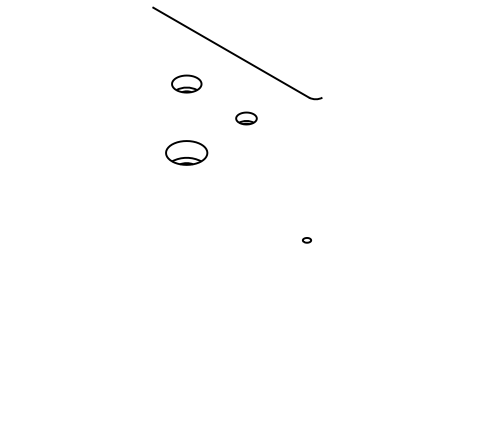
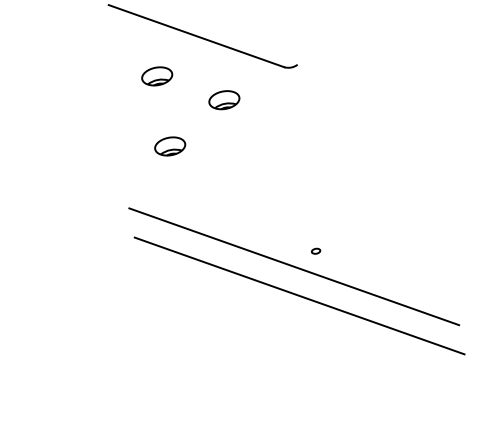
part: (246, 118) -> (224, 100), size x1.43
part: (186, 152) -> (169, 146), size x0.71
part: (306, 240) -> (315, 251), moved
line: (283, 288) -> (294, 266), added
line: (283, 317) -> (299, 295), added

